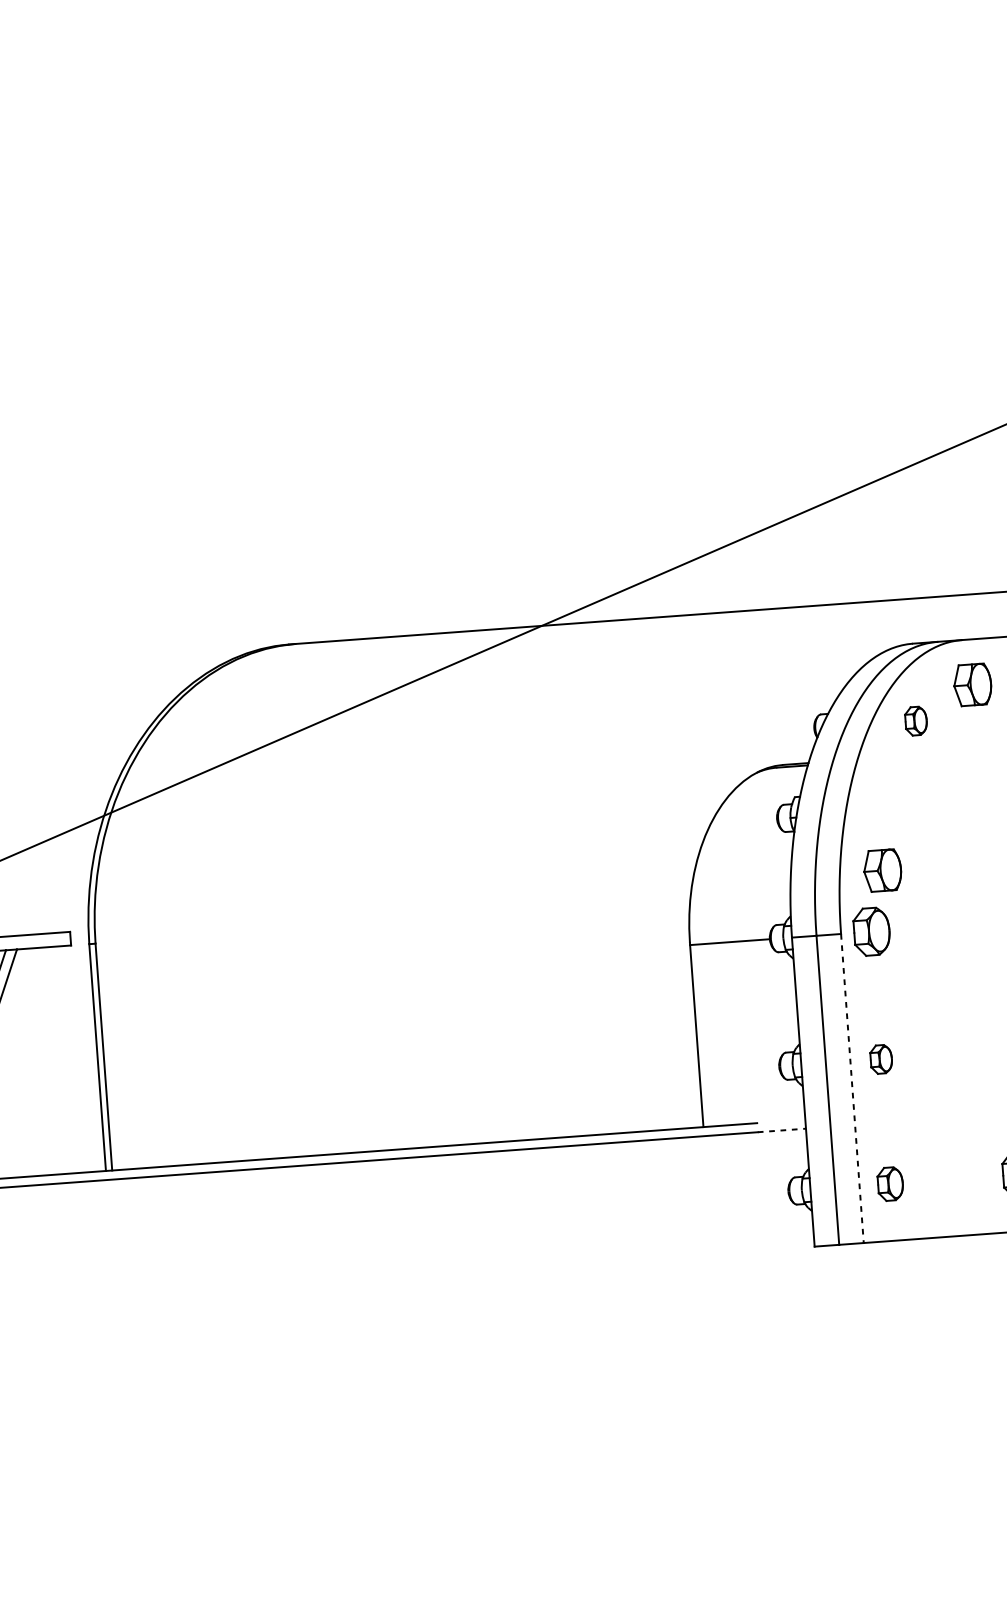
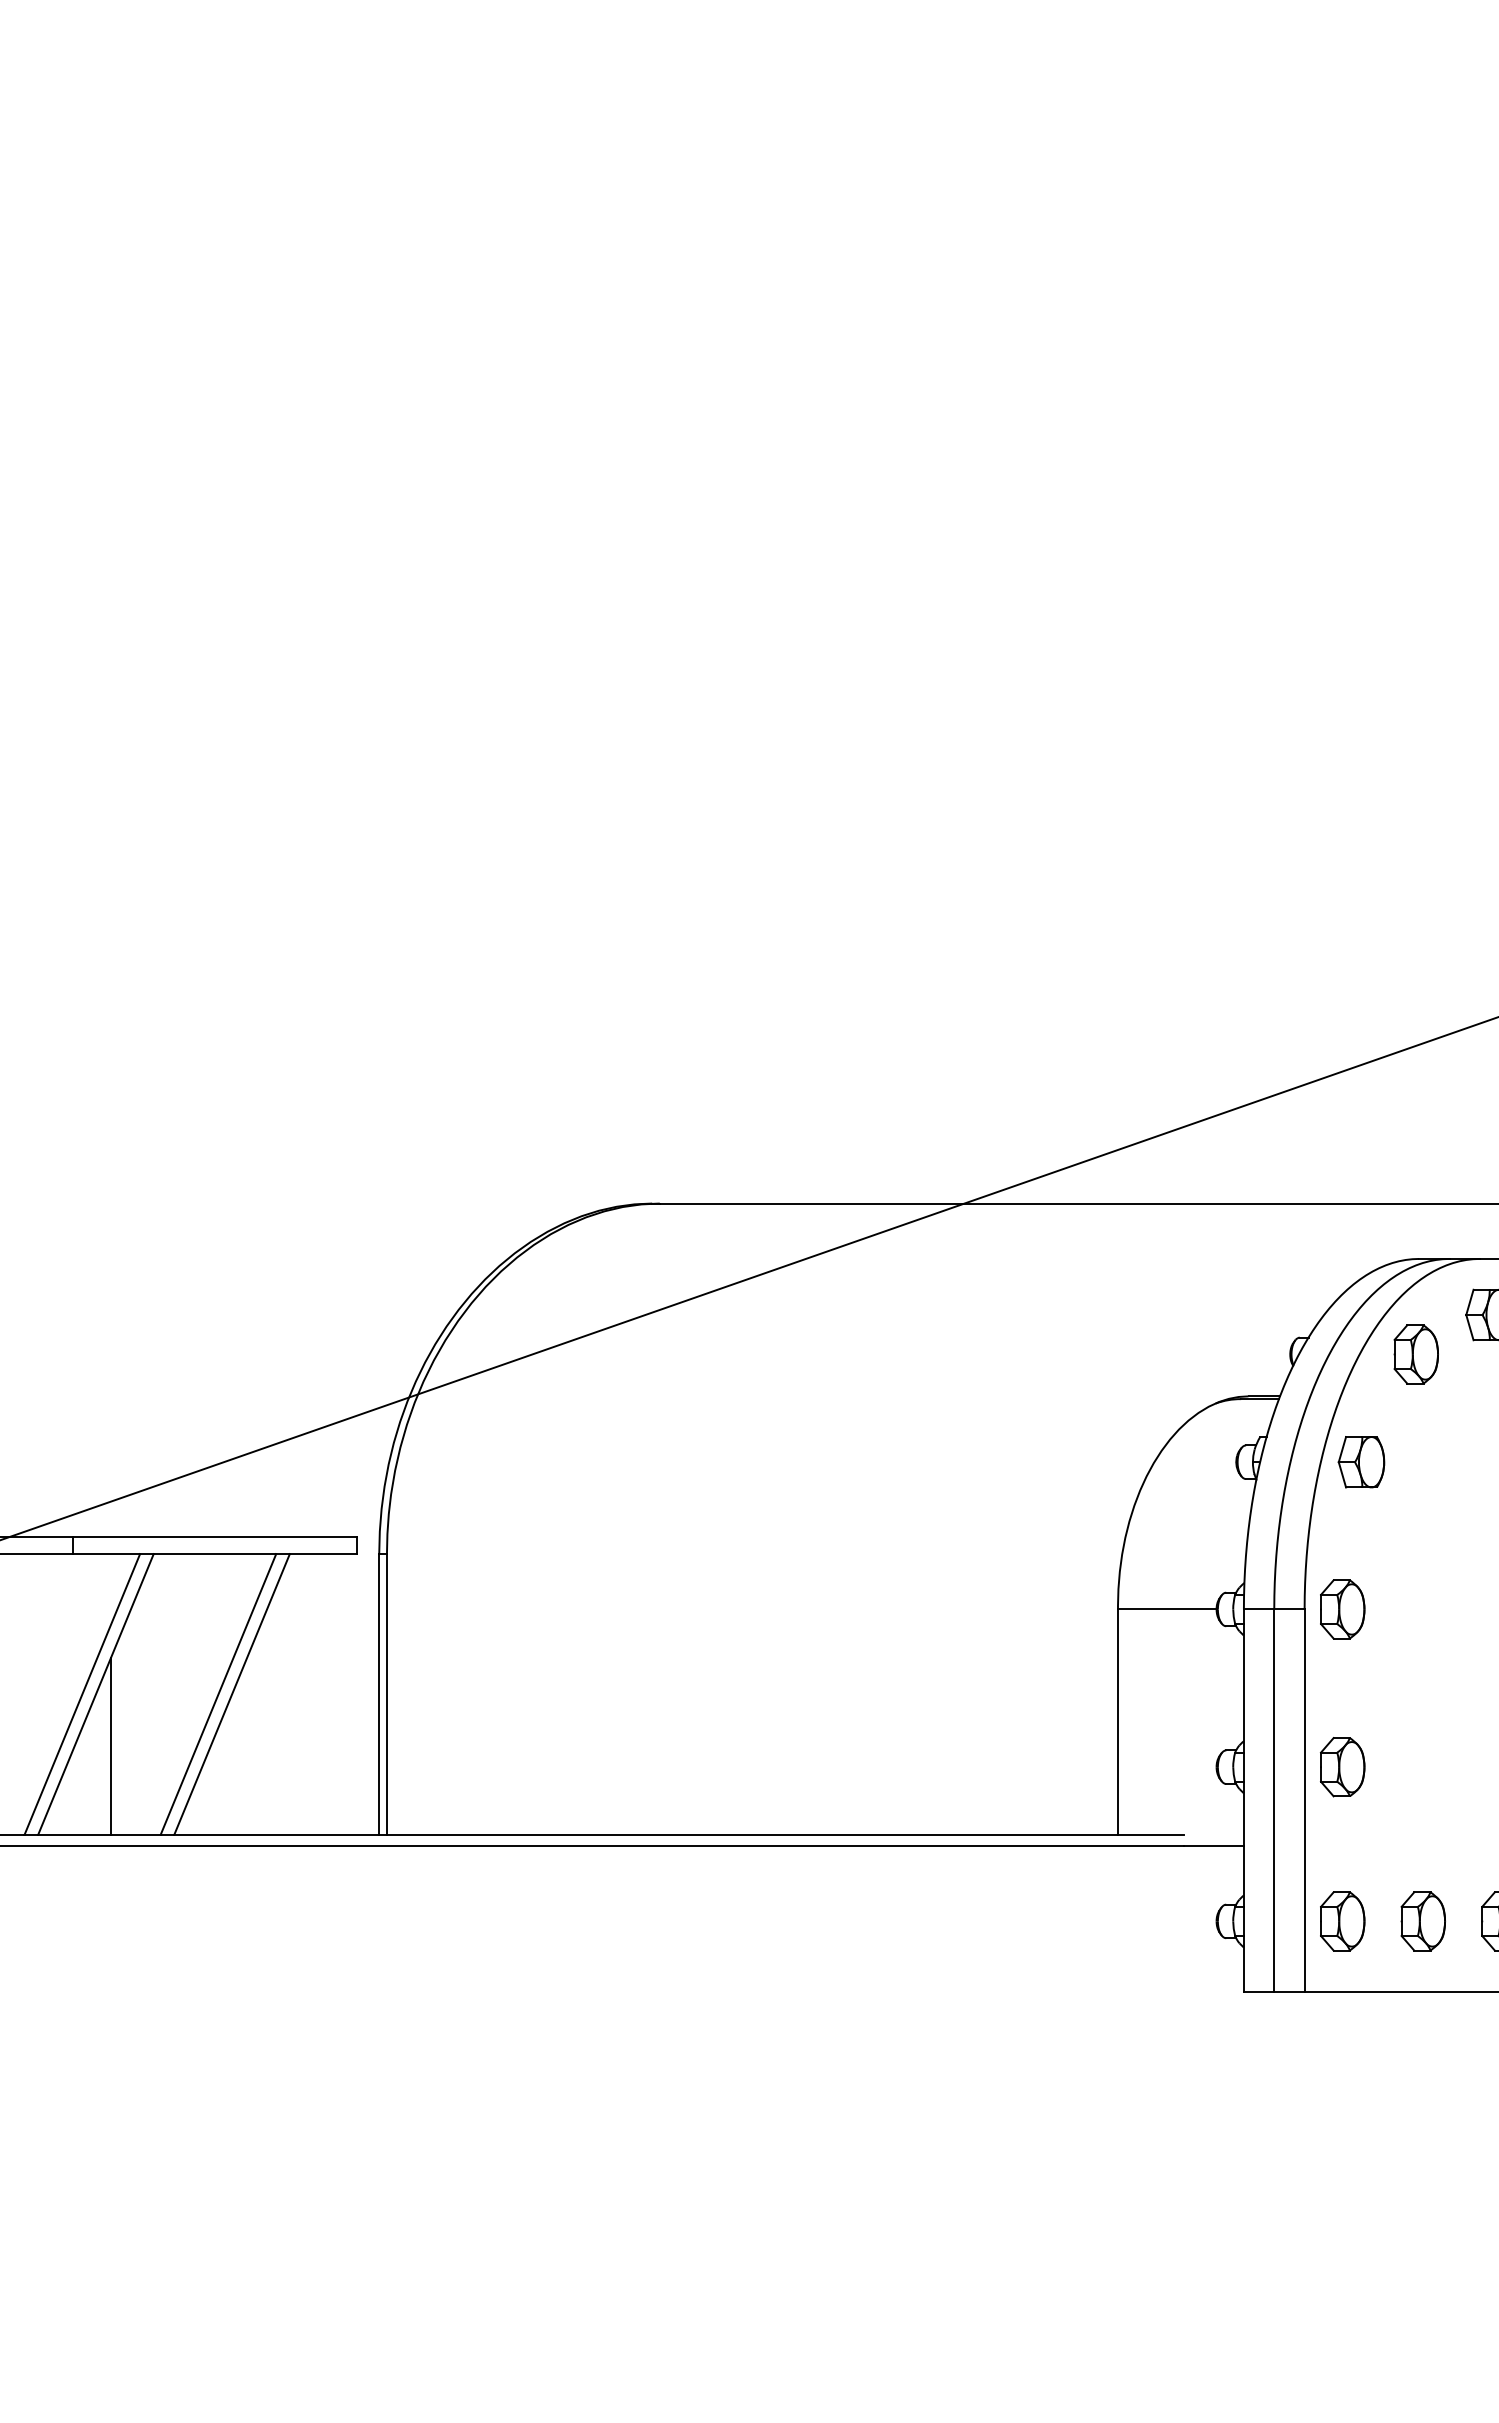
part: (915, 721) -> (1415, 1354), size x1.67
part: (882, 870) -> (1361, 1462), moved
part: (881, 1059) -> (1342, 1767), size x1.67
line: (852, 1089) -> (1304, 1801), dashed -> solid
line: (782, 1130) -> (1214, 1845), dashed -> solid
part: (954, 1179) -> (1422, 1921), added
part: (890, 1184) -> (1342, 1921), size x1.43

